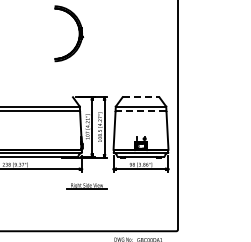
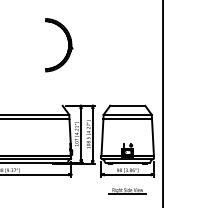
line: (141, 97) -> (128, 106), dashed -> solid
line: (140, 111) -> (127, 119), dashed -> solid
part: (86, 186) -> (127, 191), moved

